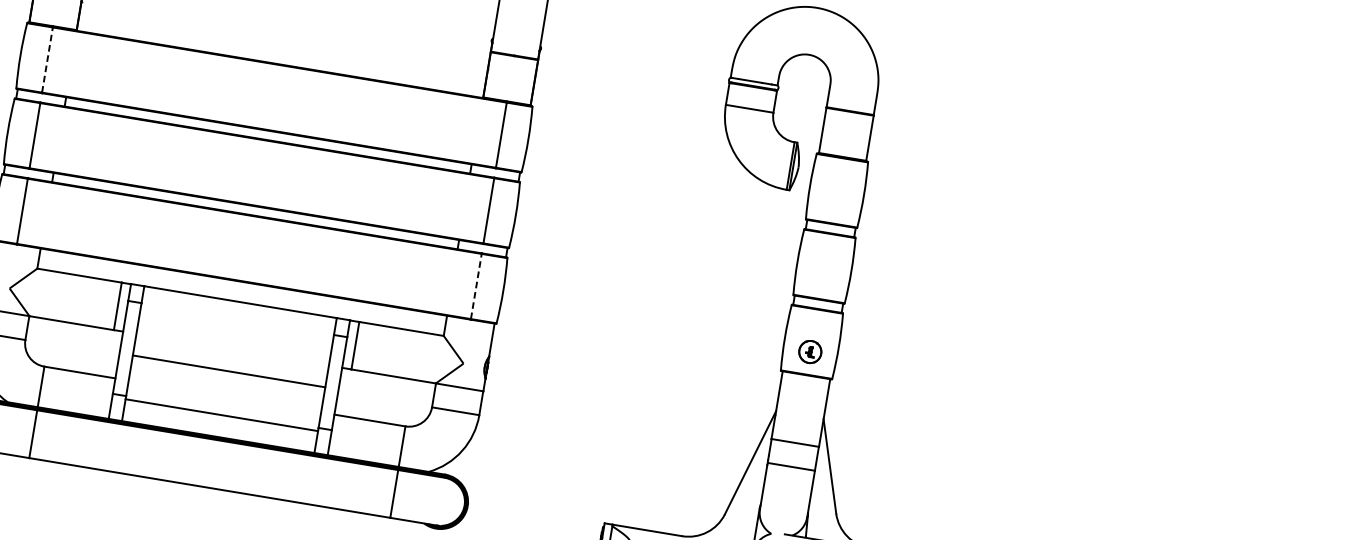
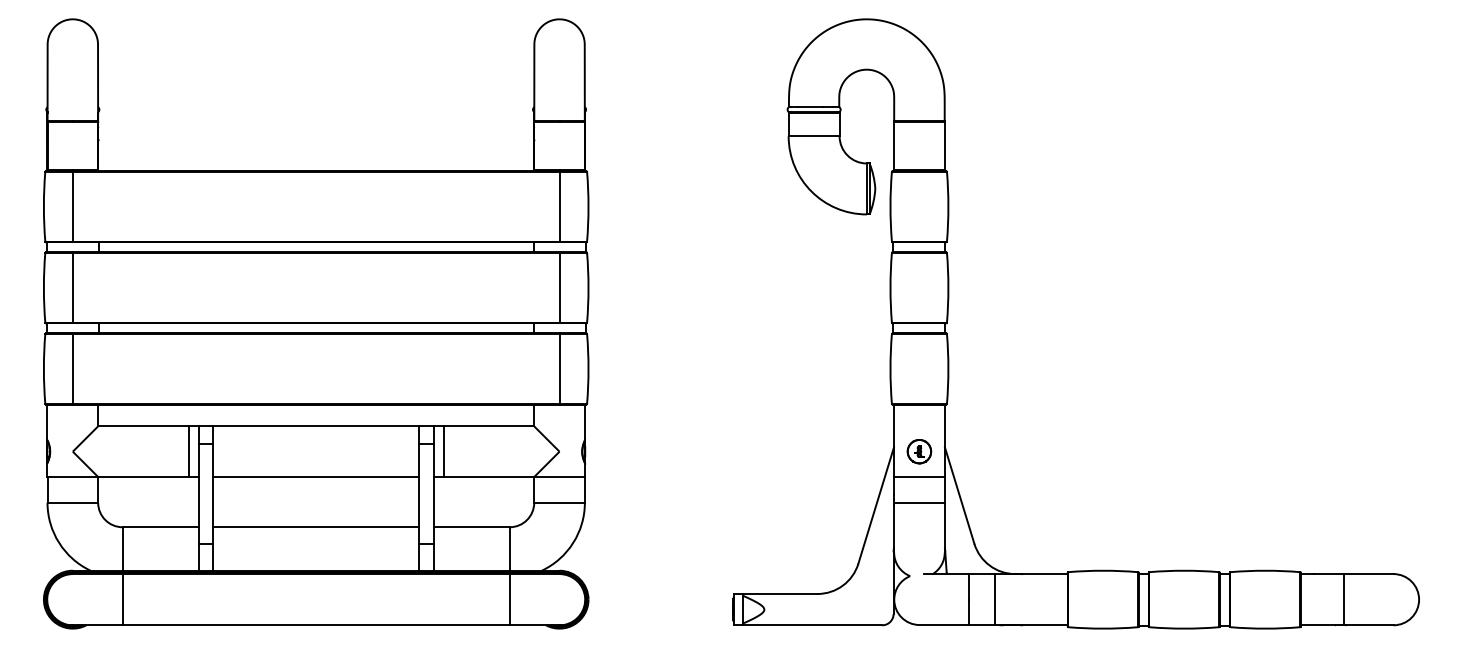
line: (47, 59) -> (72, 206), dashed -> solid
line: (476, 286) -> (559, 368), dashed -> solid
part: (810, 351) -> (919, 451), moved
line: (229, 371) -> (316, 477), moved
line: (222, 415) -> (316, 527), moved

